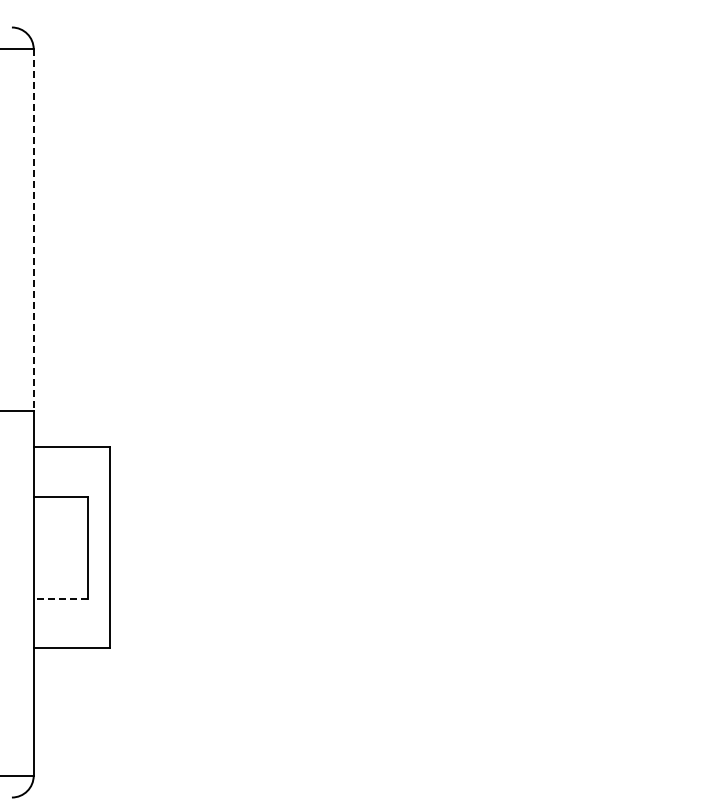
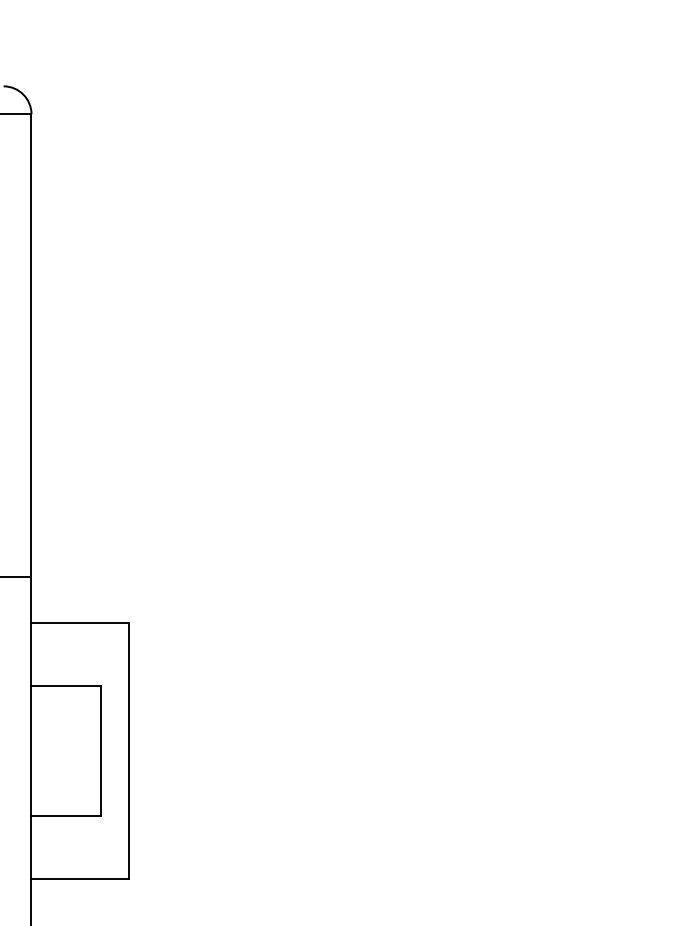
line: (33, 230) -> (31, 345), dashed -> solid
line: (60, 599) -> (65, 817), dashed -> solid

